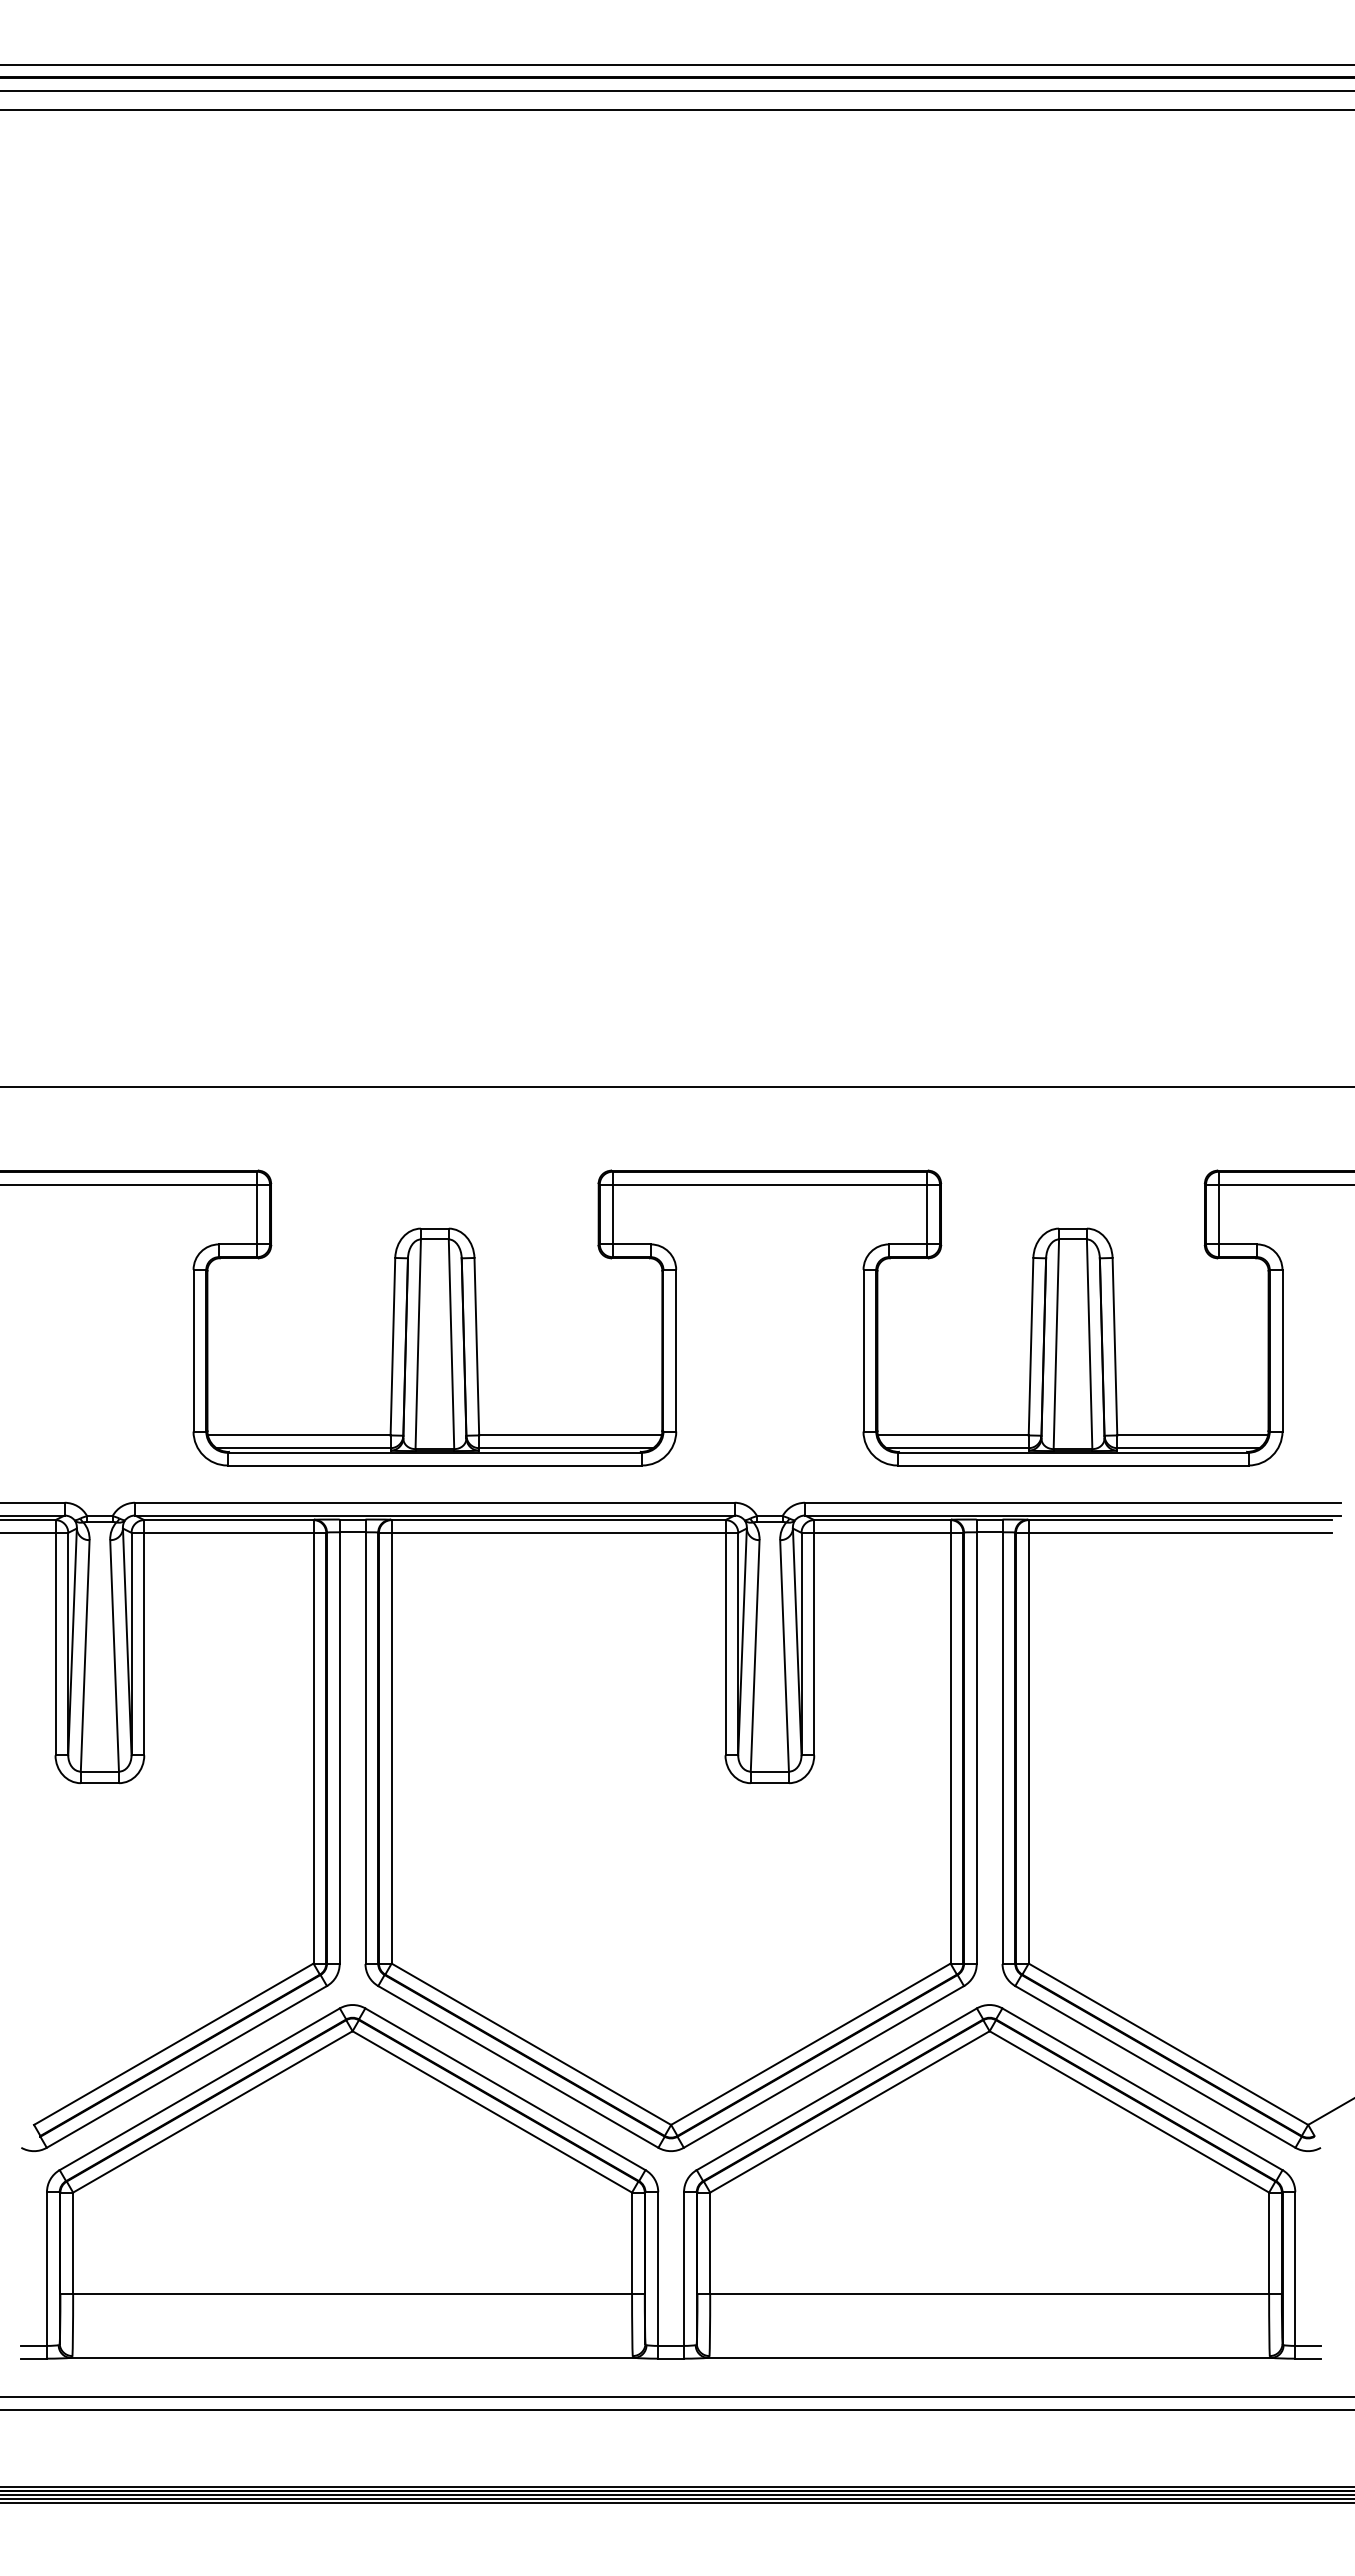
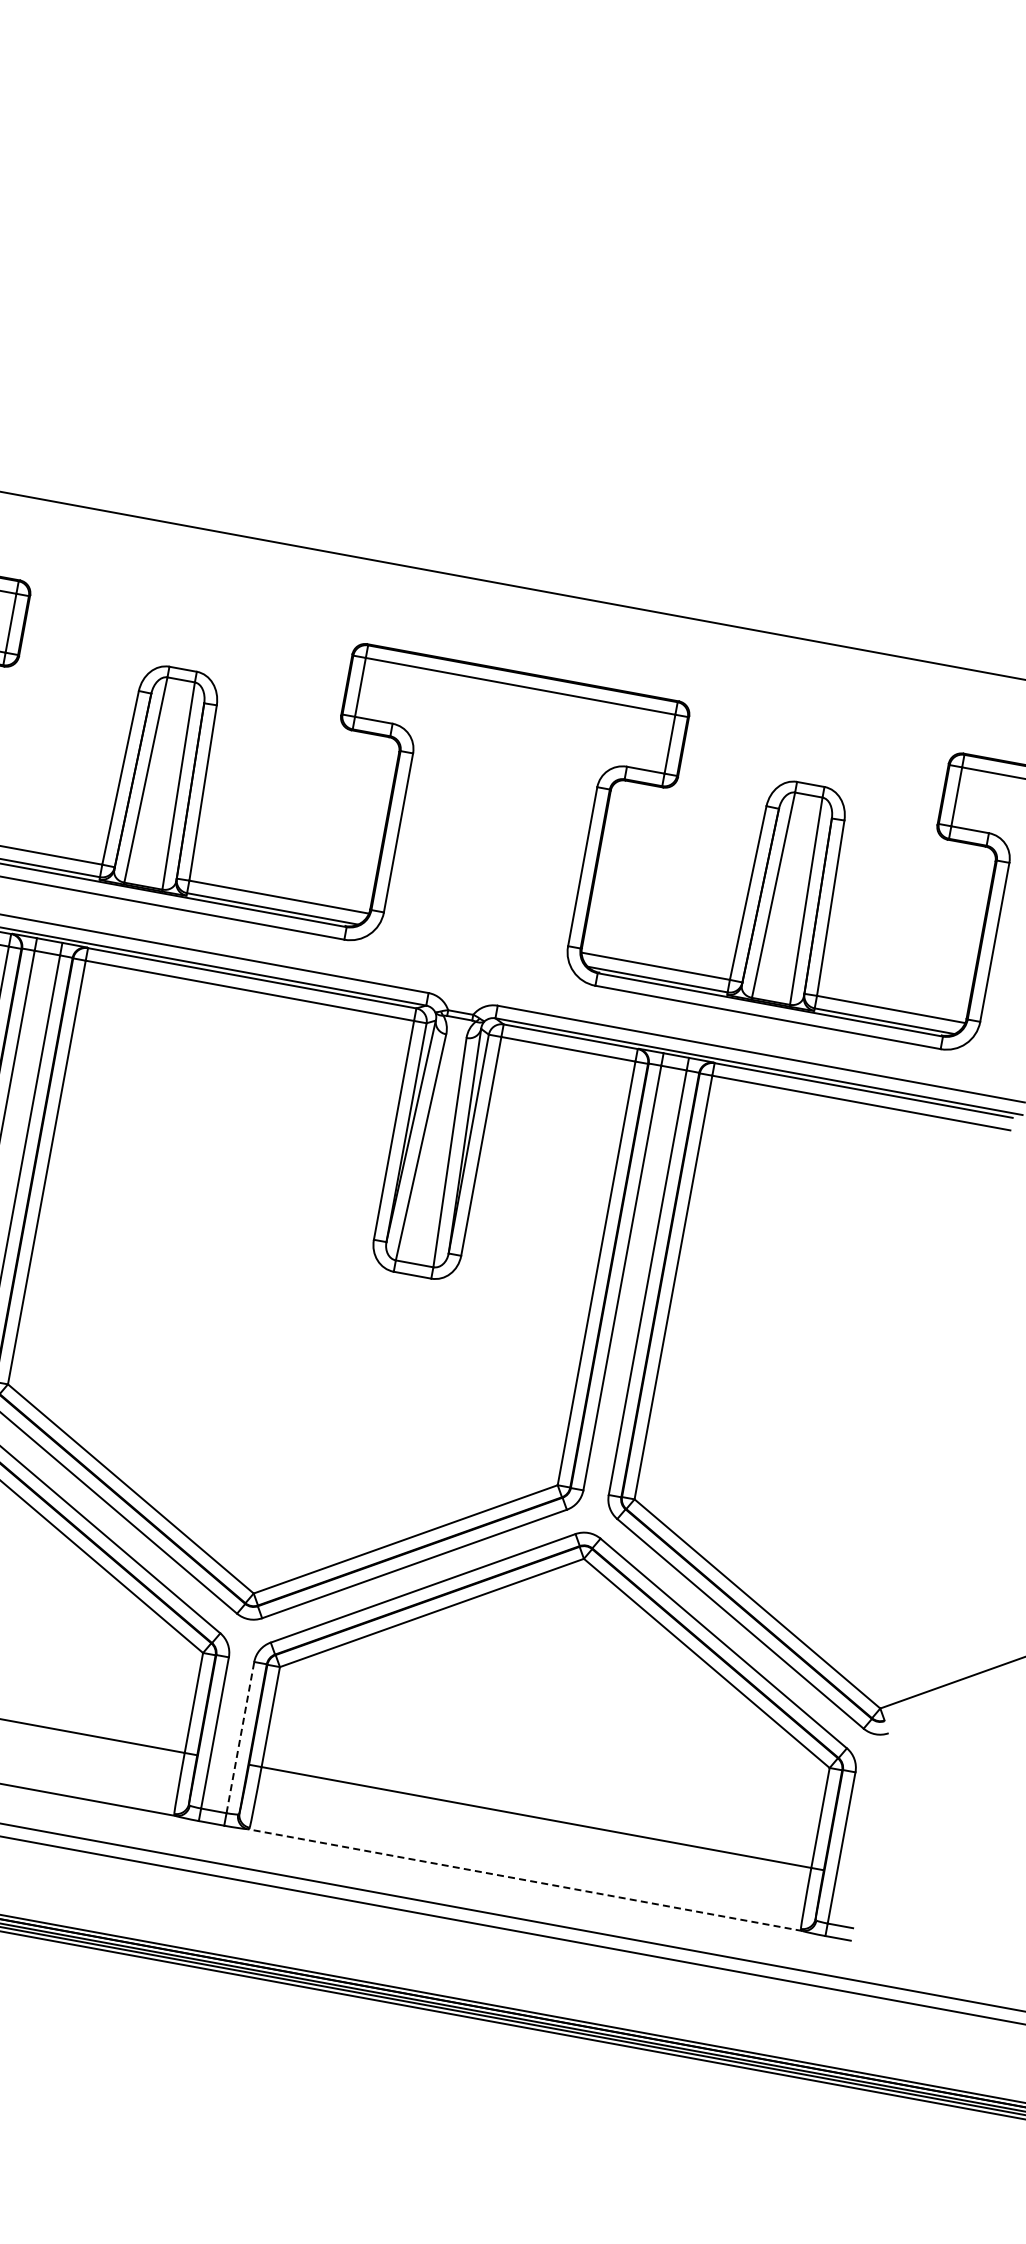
line: (684, 2269) -> (240, 1738), solid -> dashed
line: (989, 2357) -> (524, 1879), solid -> dashed

